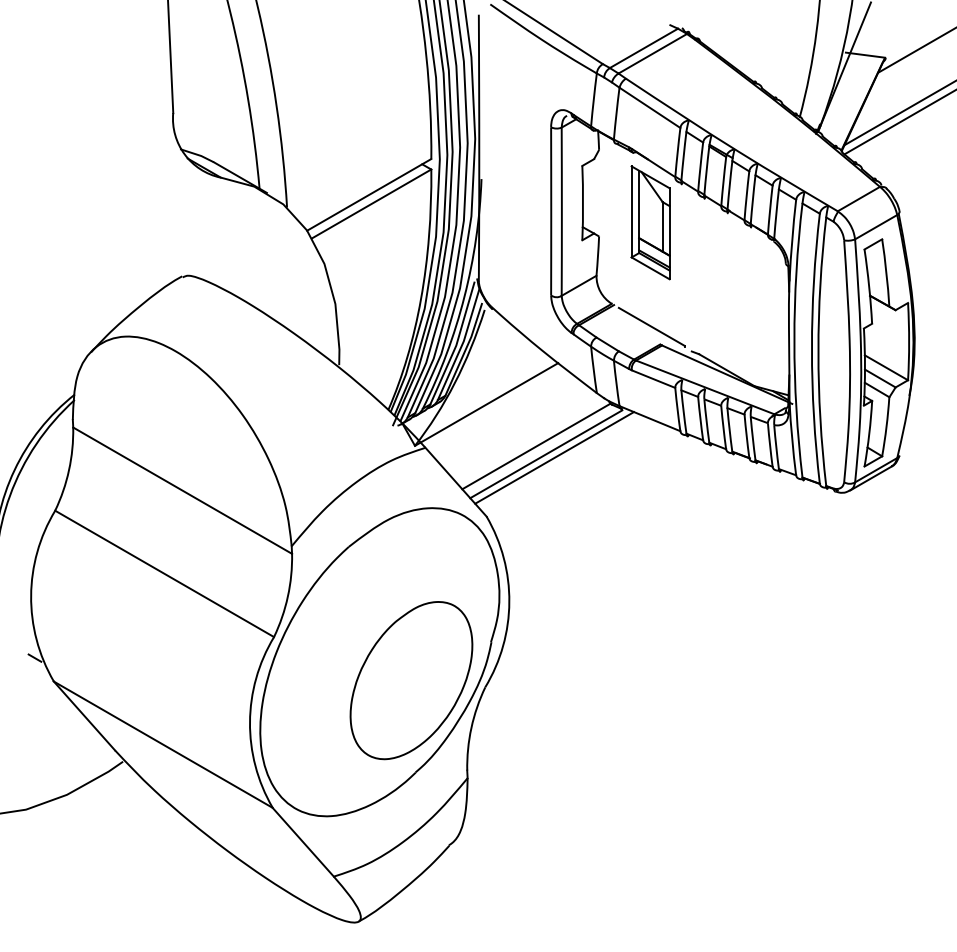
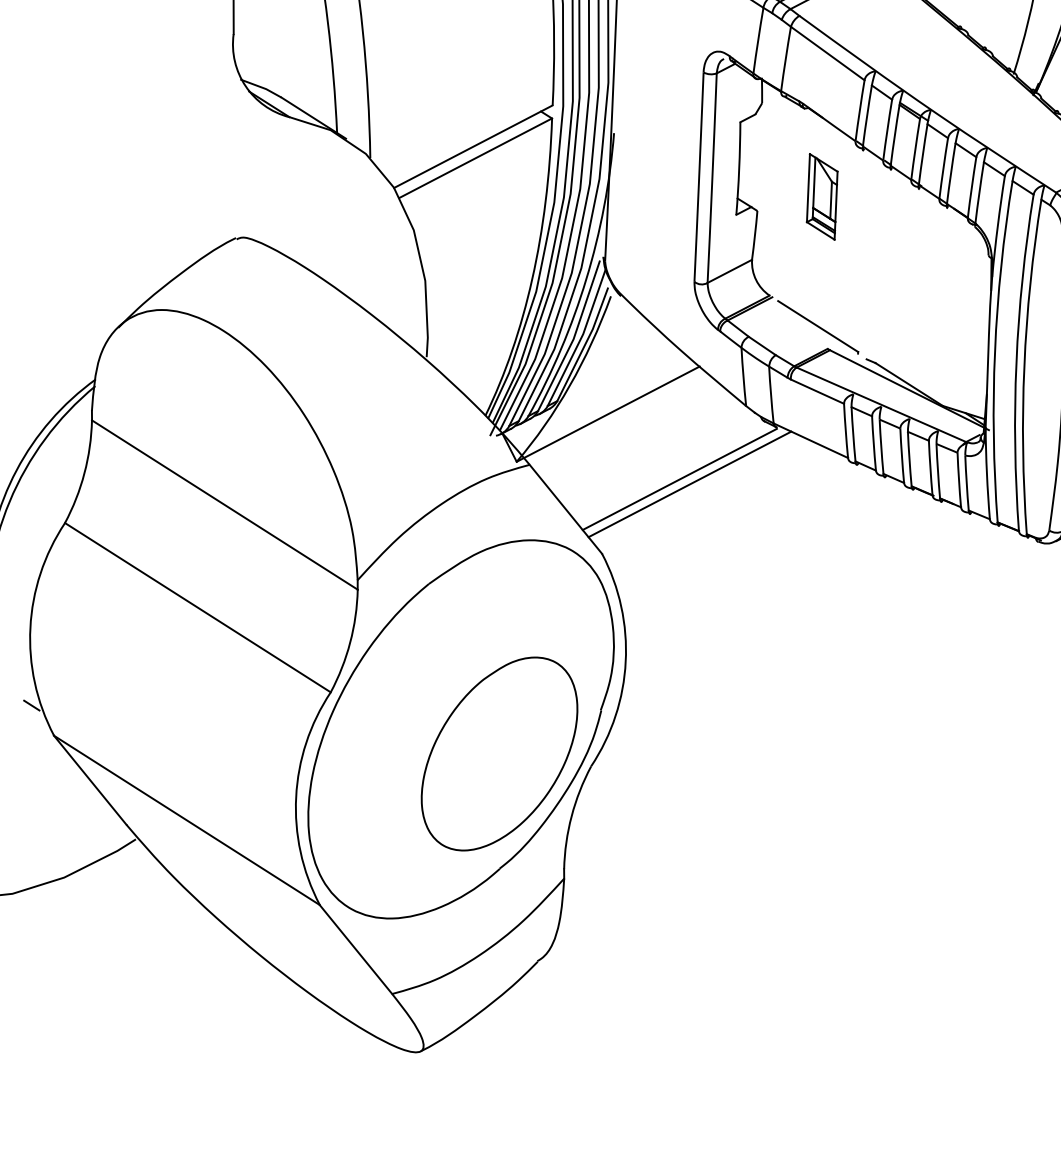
part: (650, 222) -> (822, 196), size x0.6
line: (536, 446) -> (668, 469), removed

